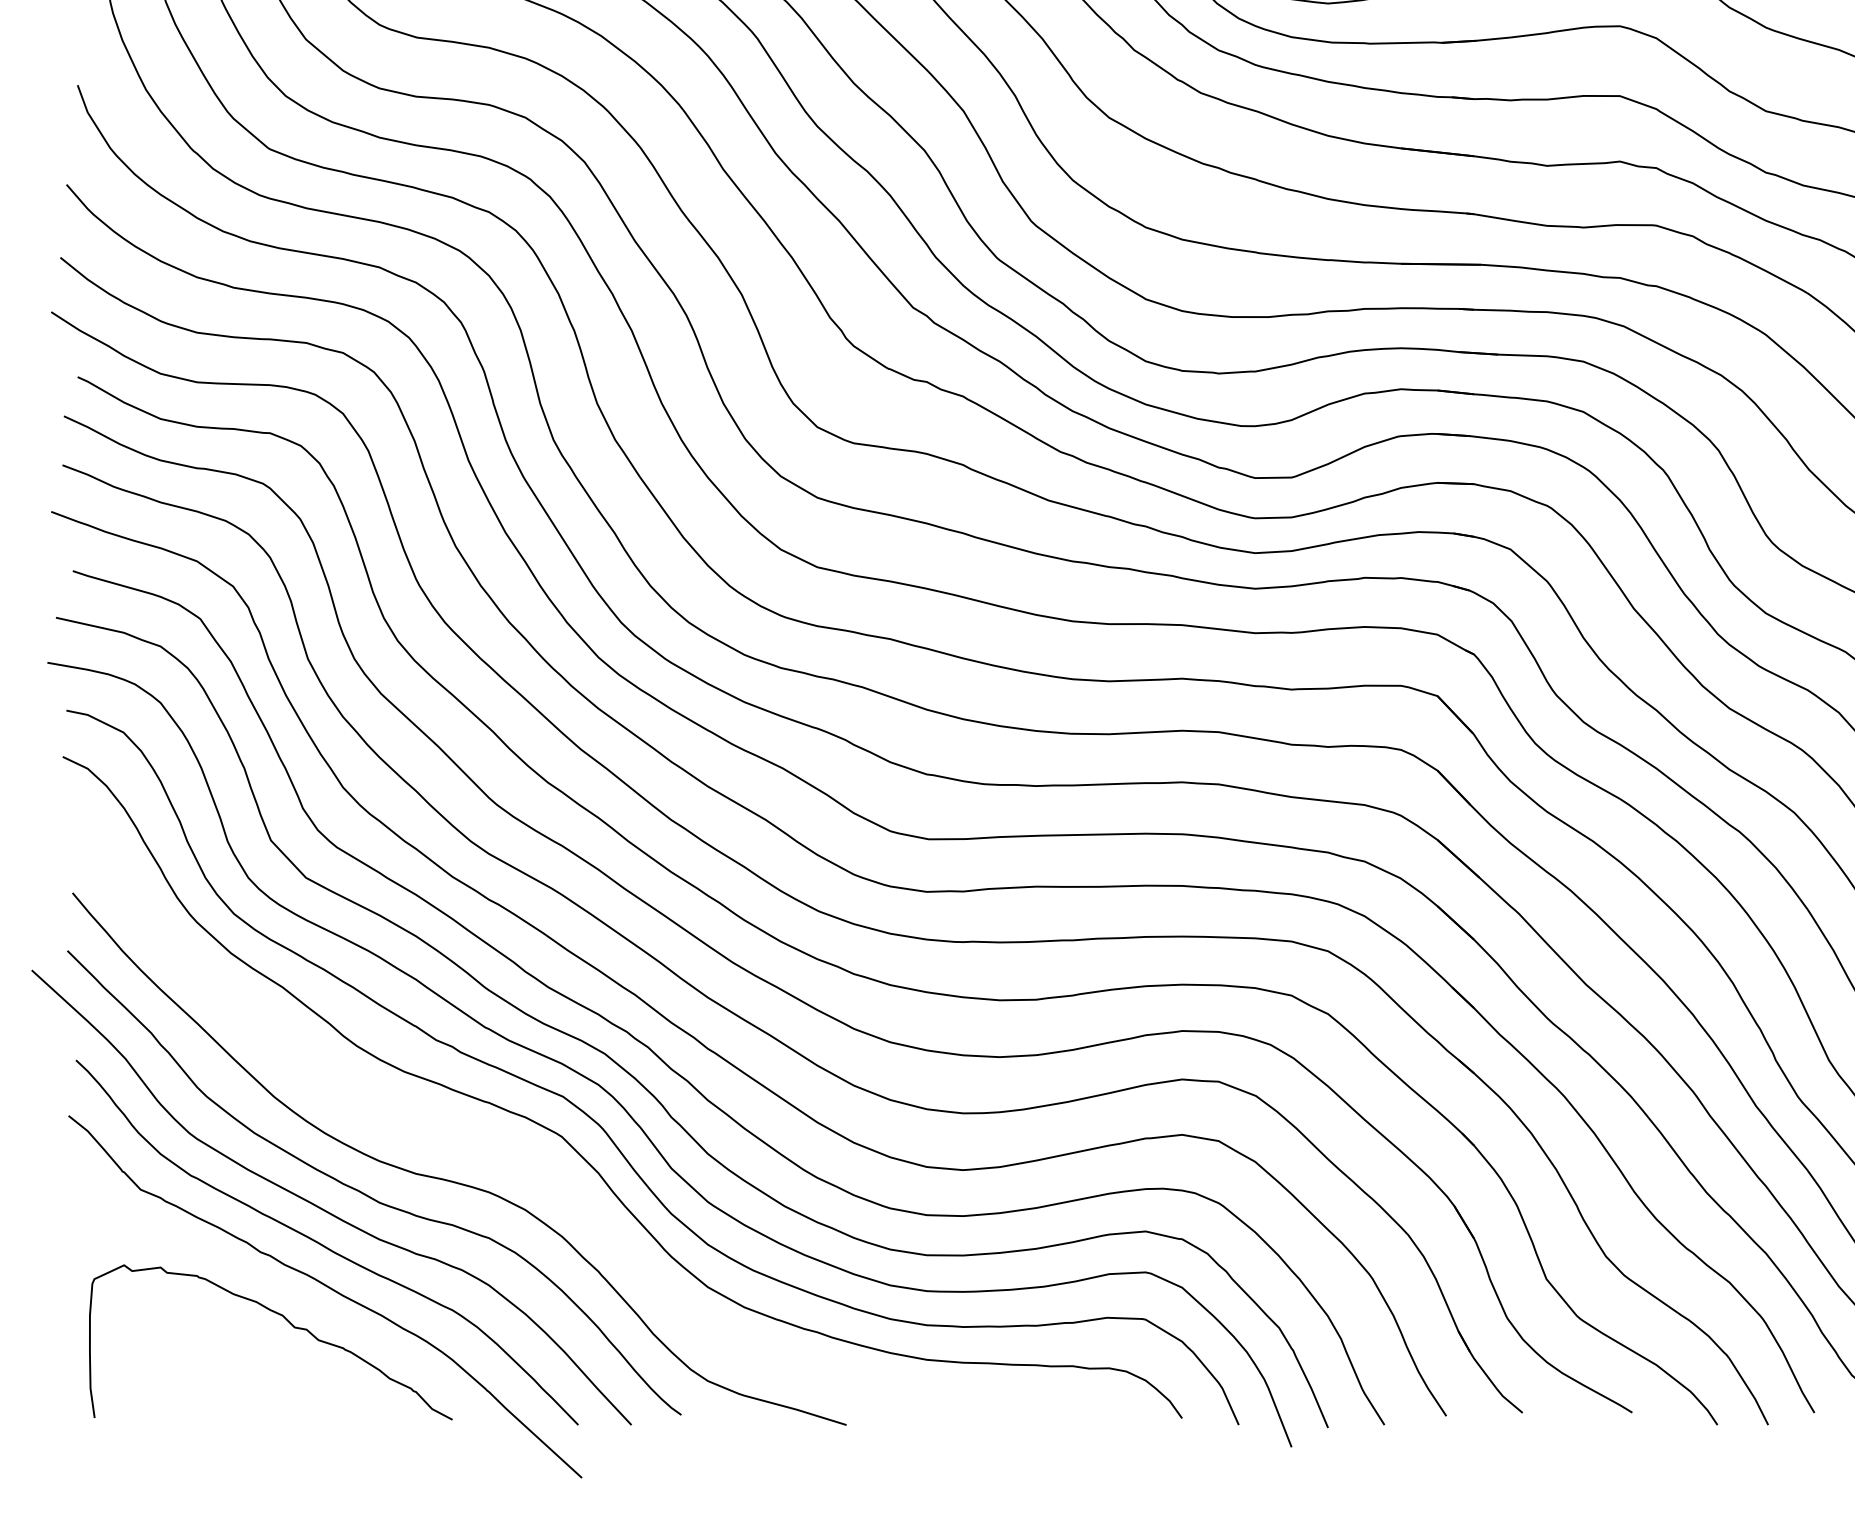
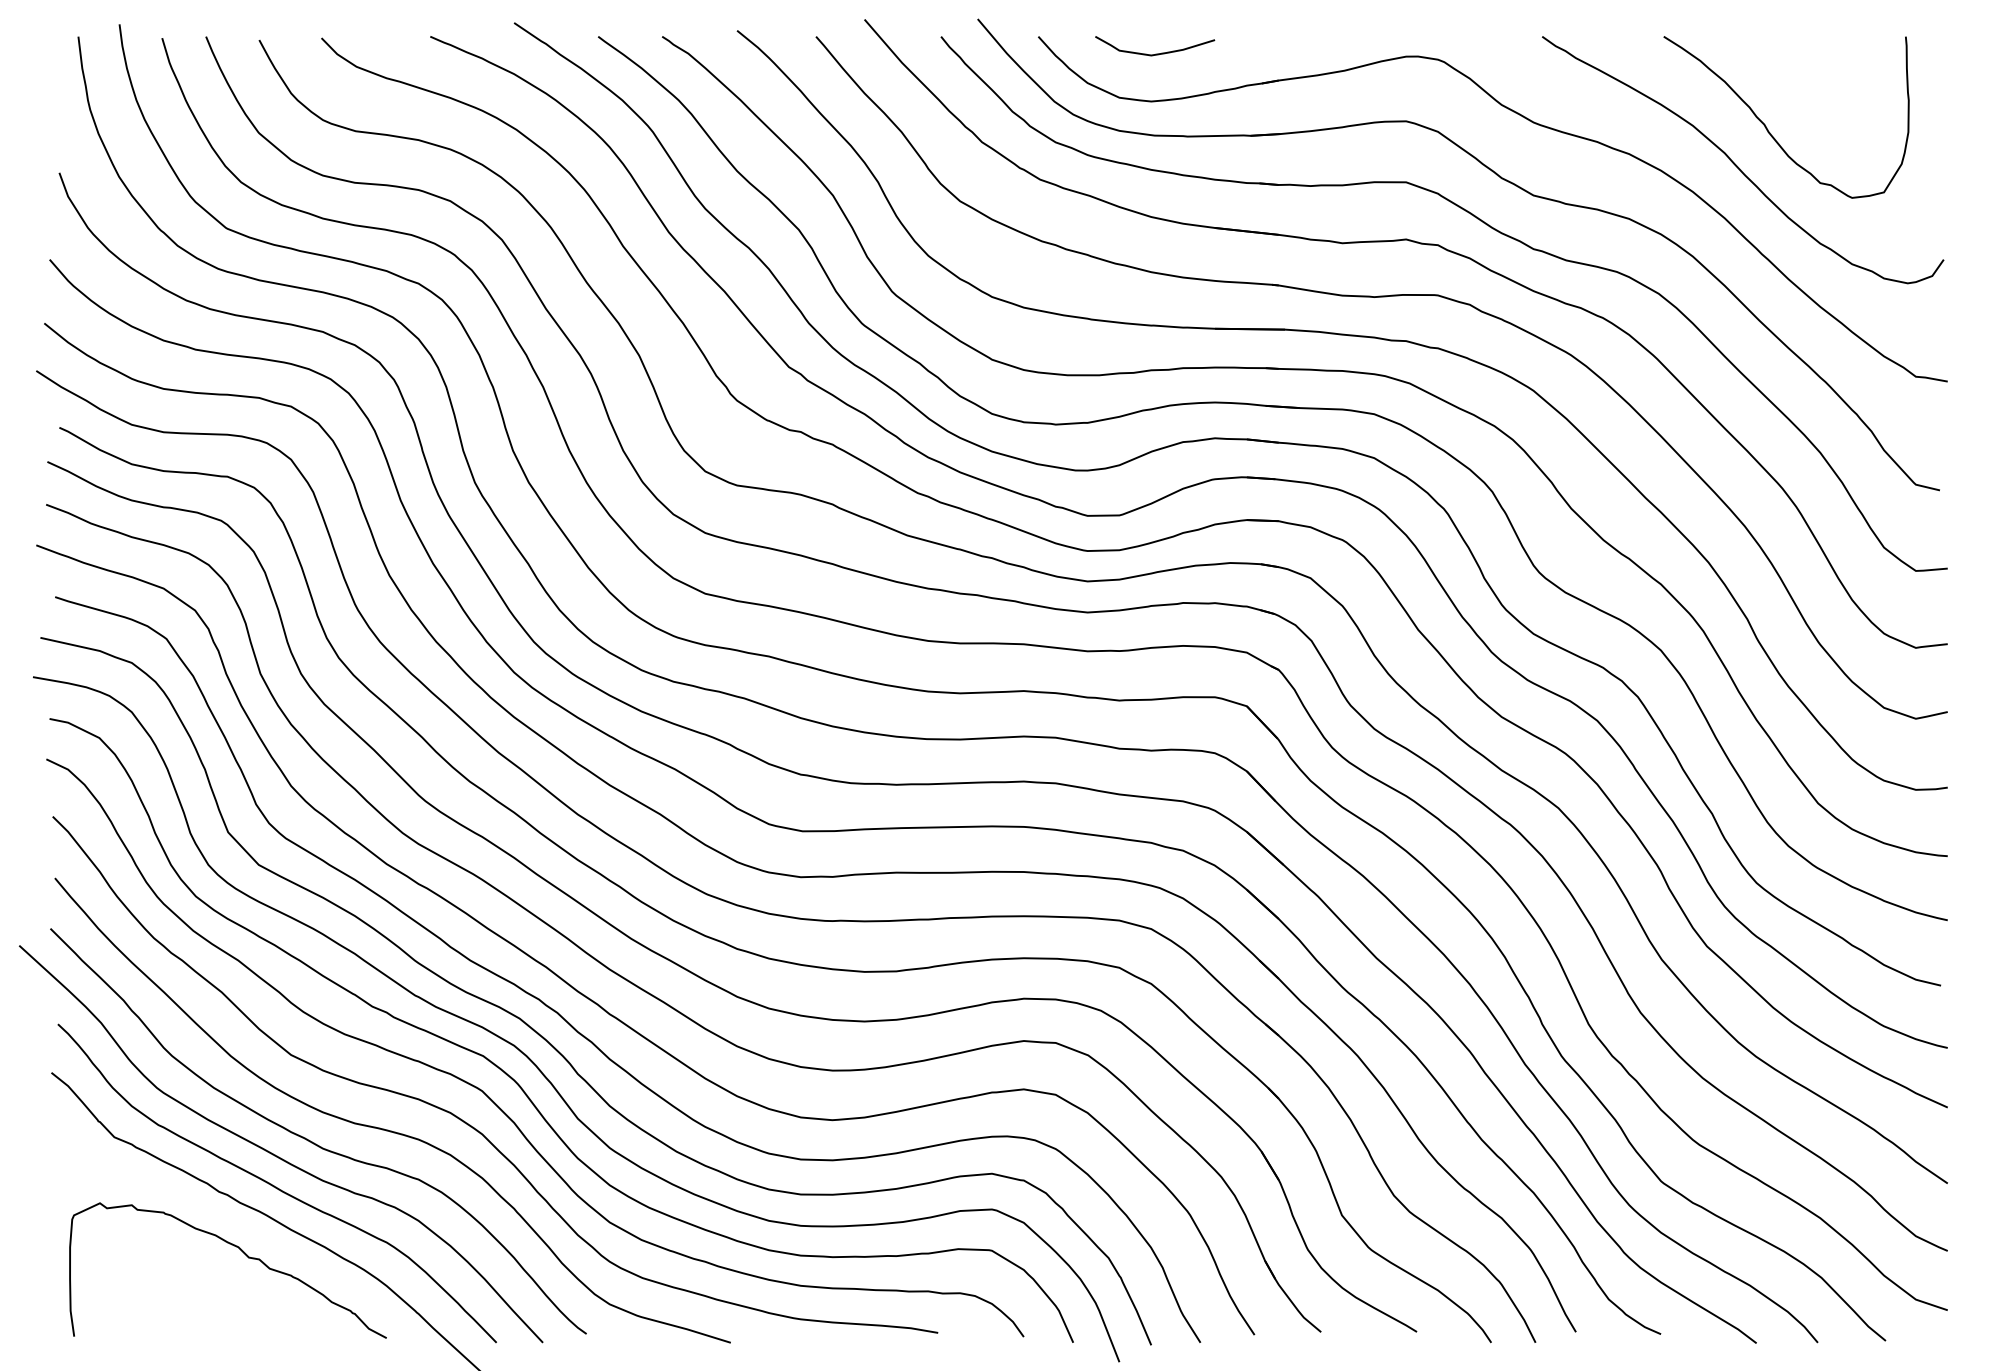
curve: (541, 1170) -> (464, 1120), added

